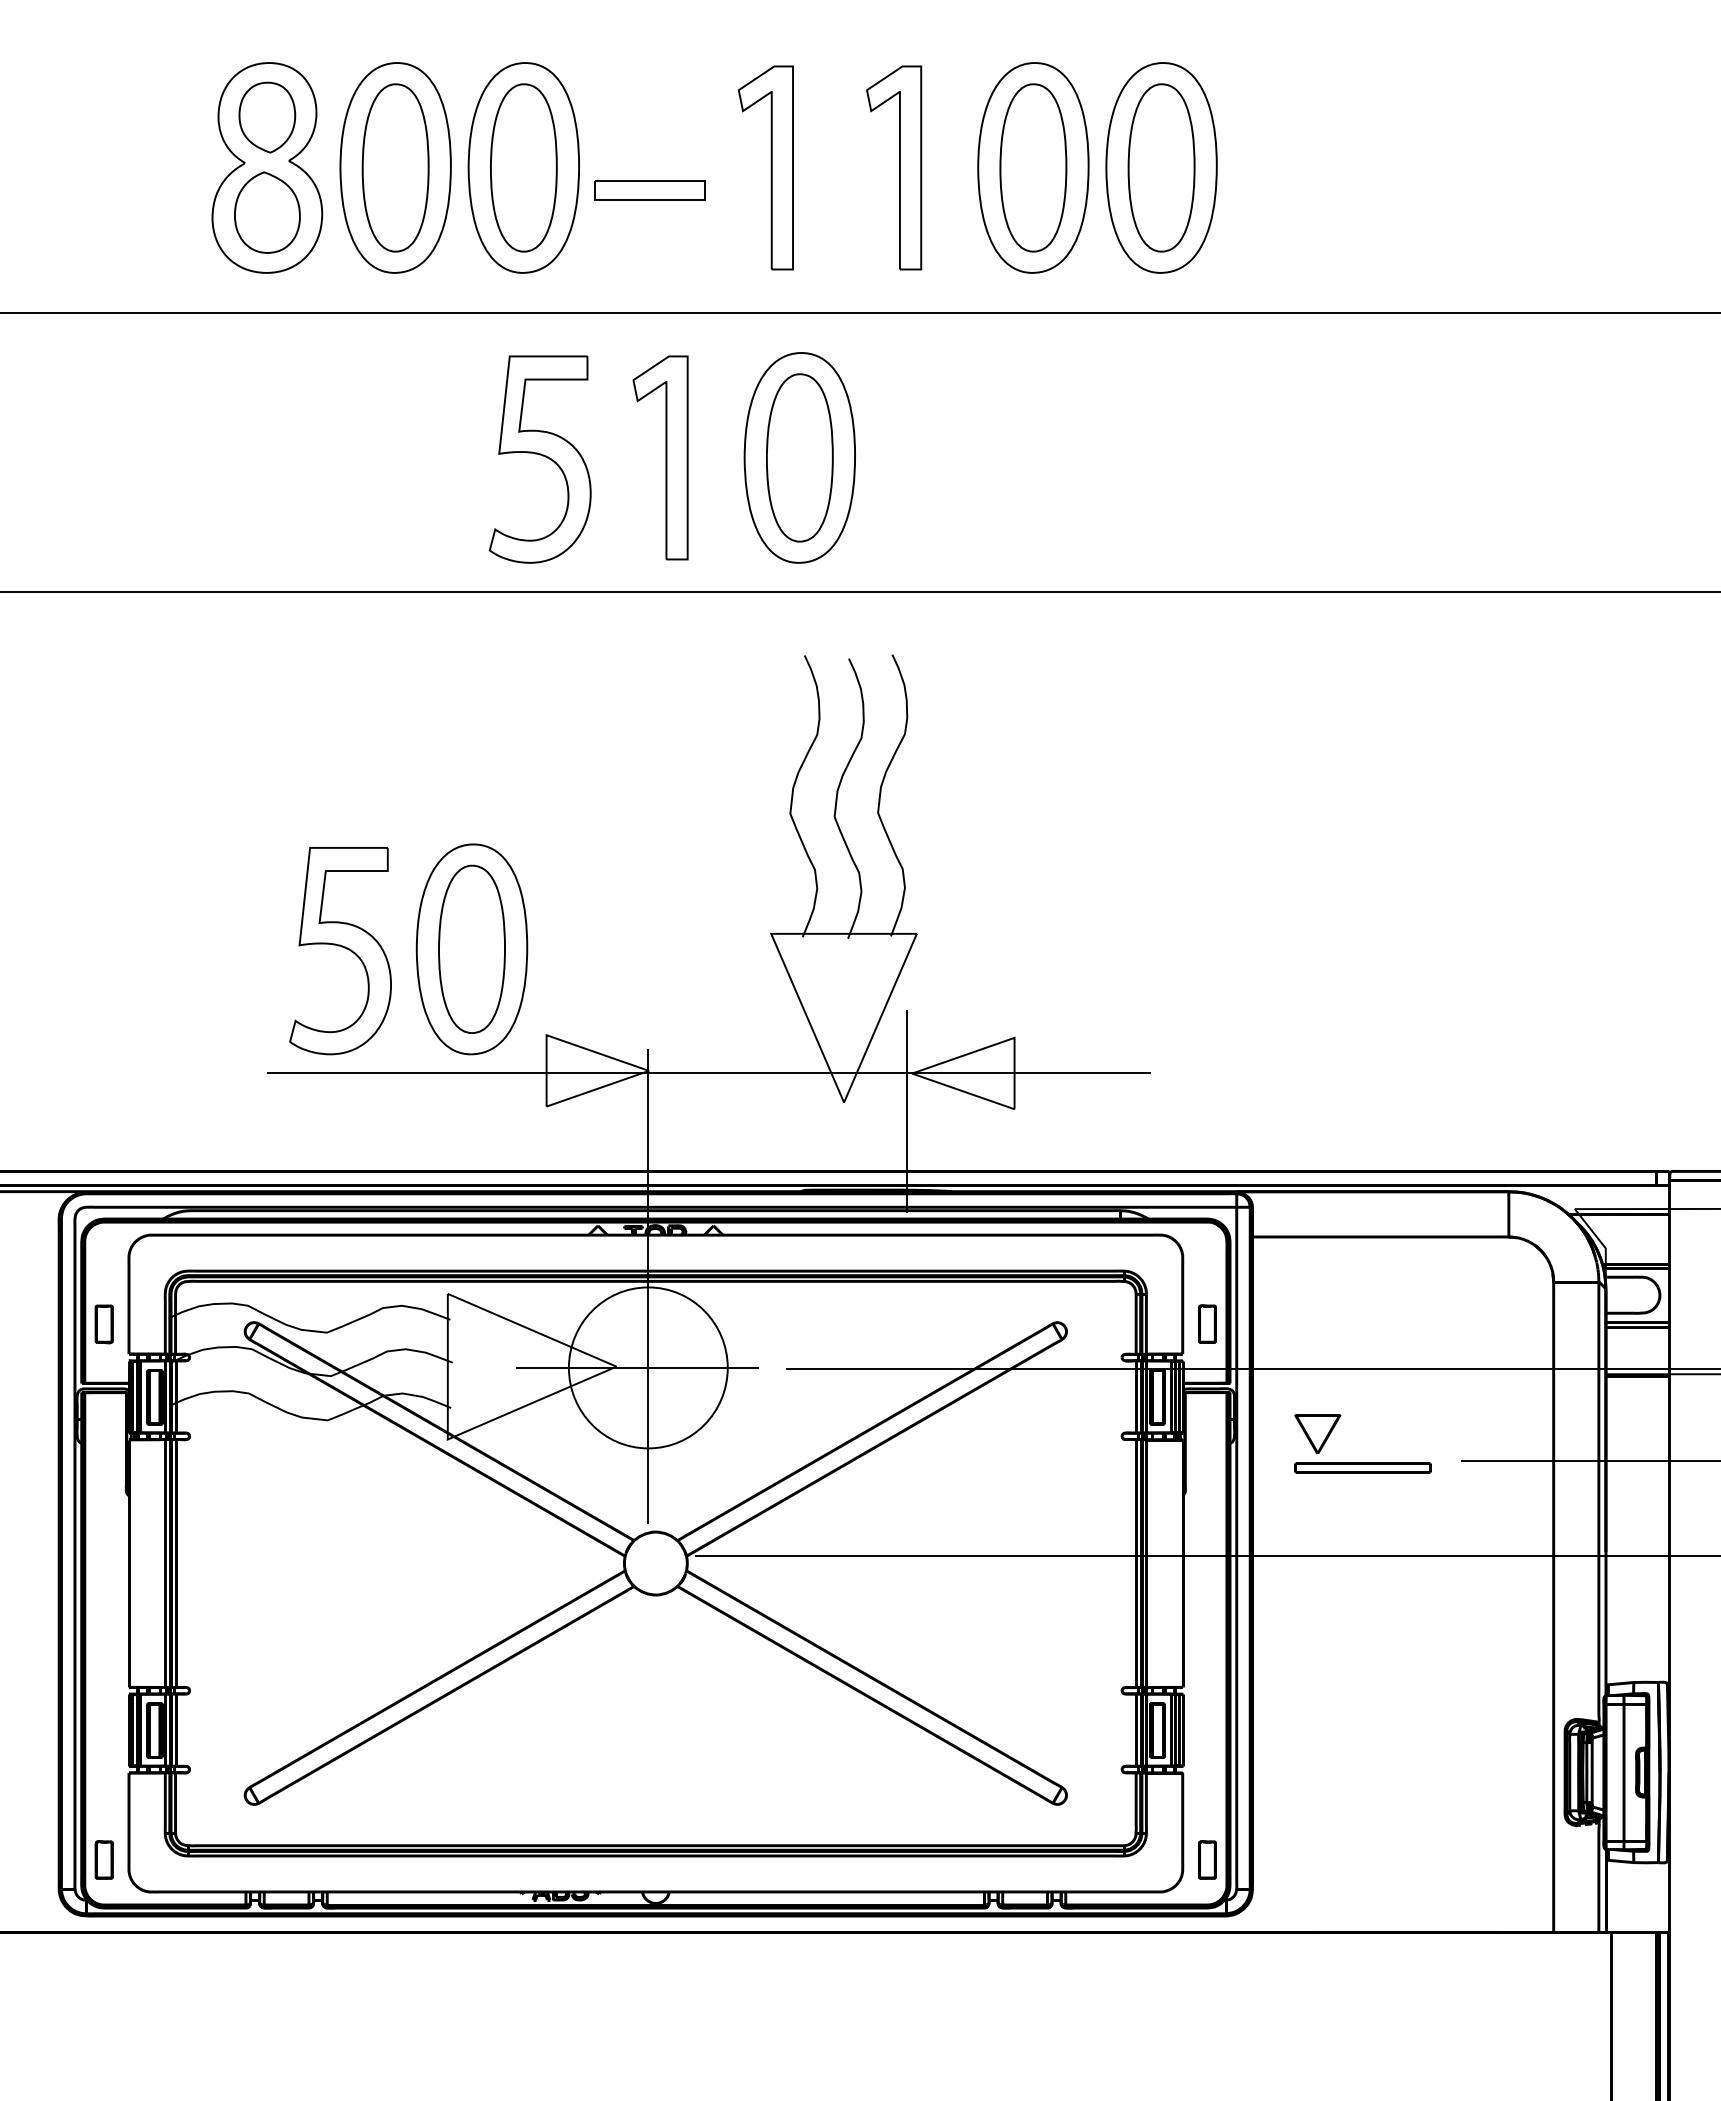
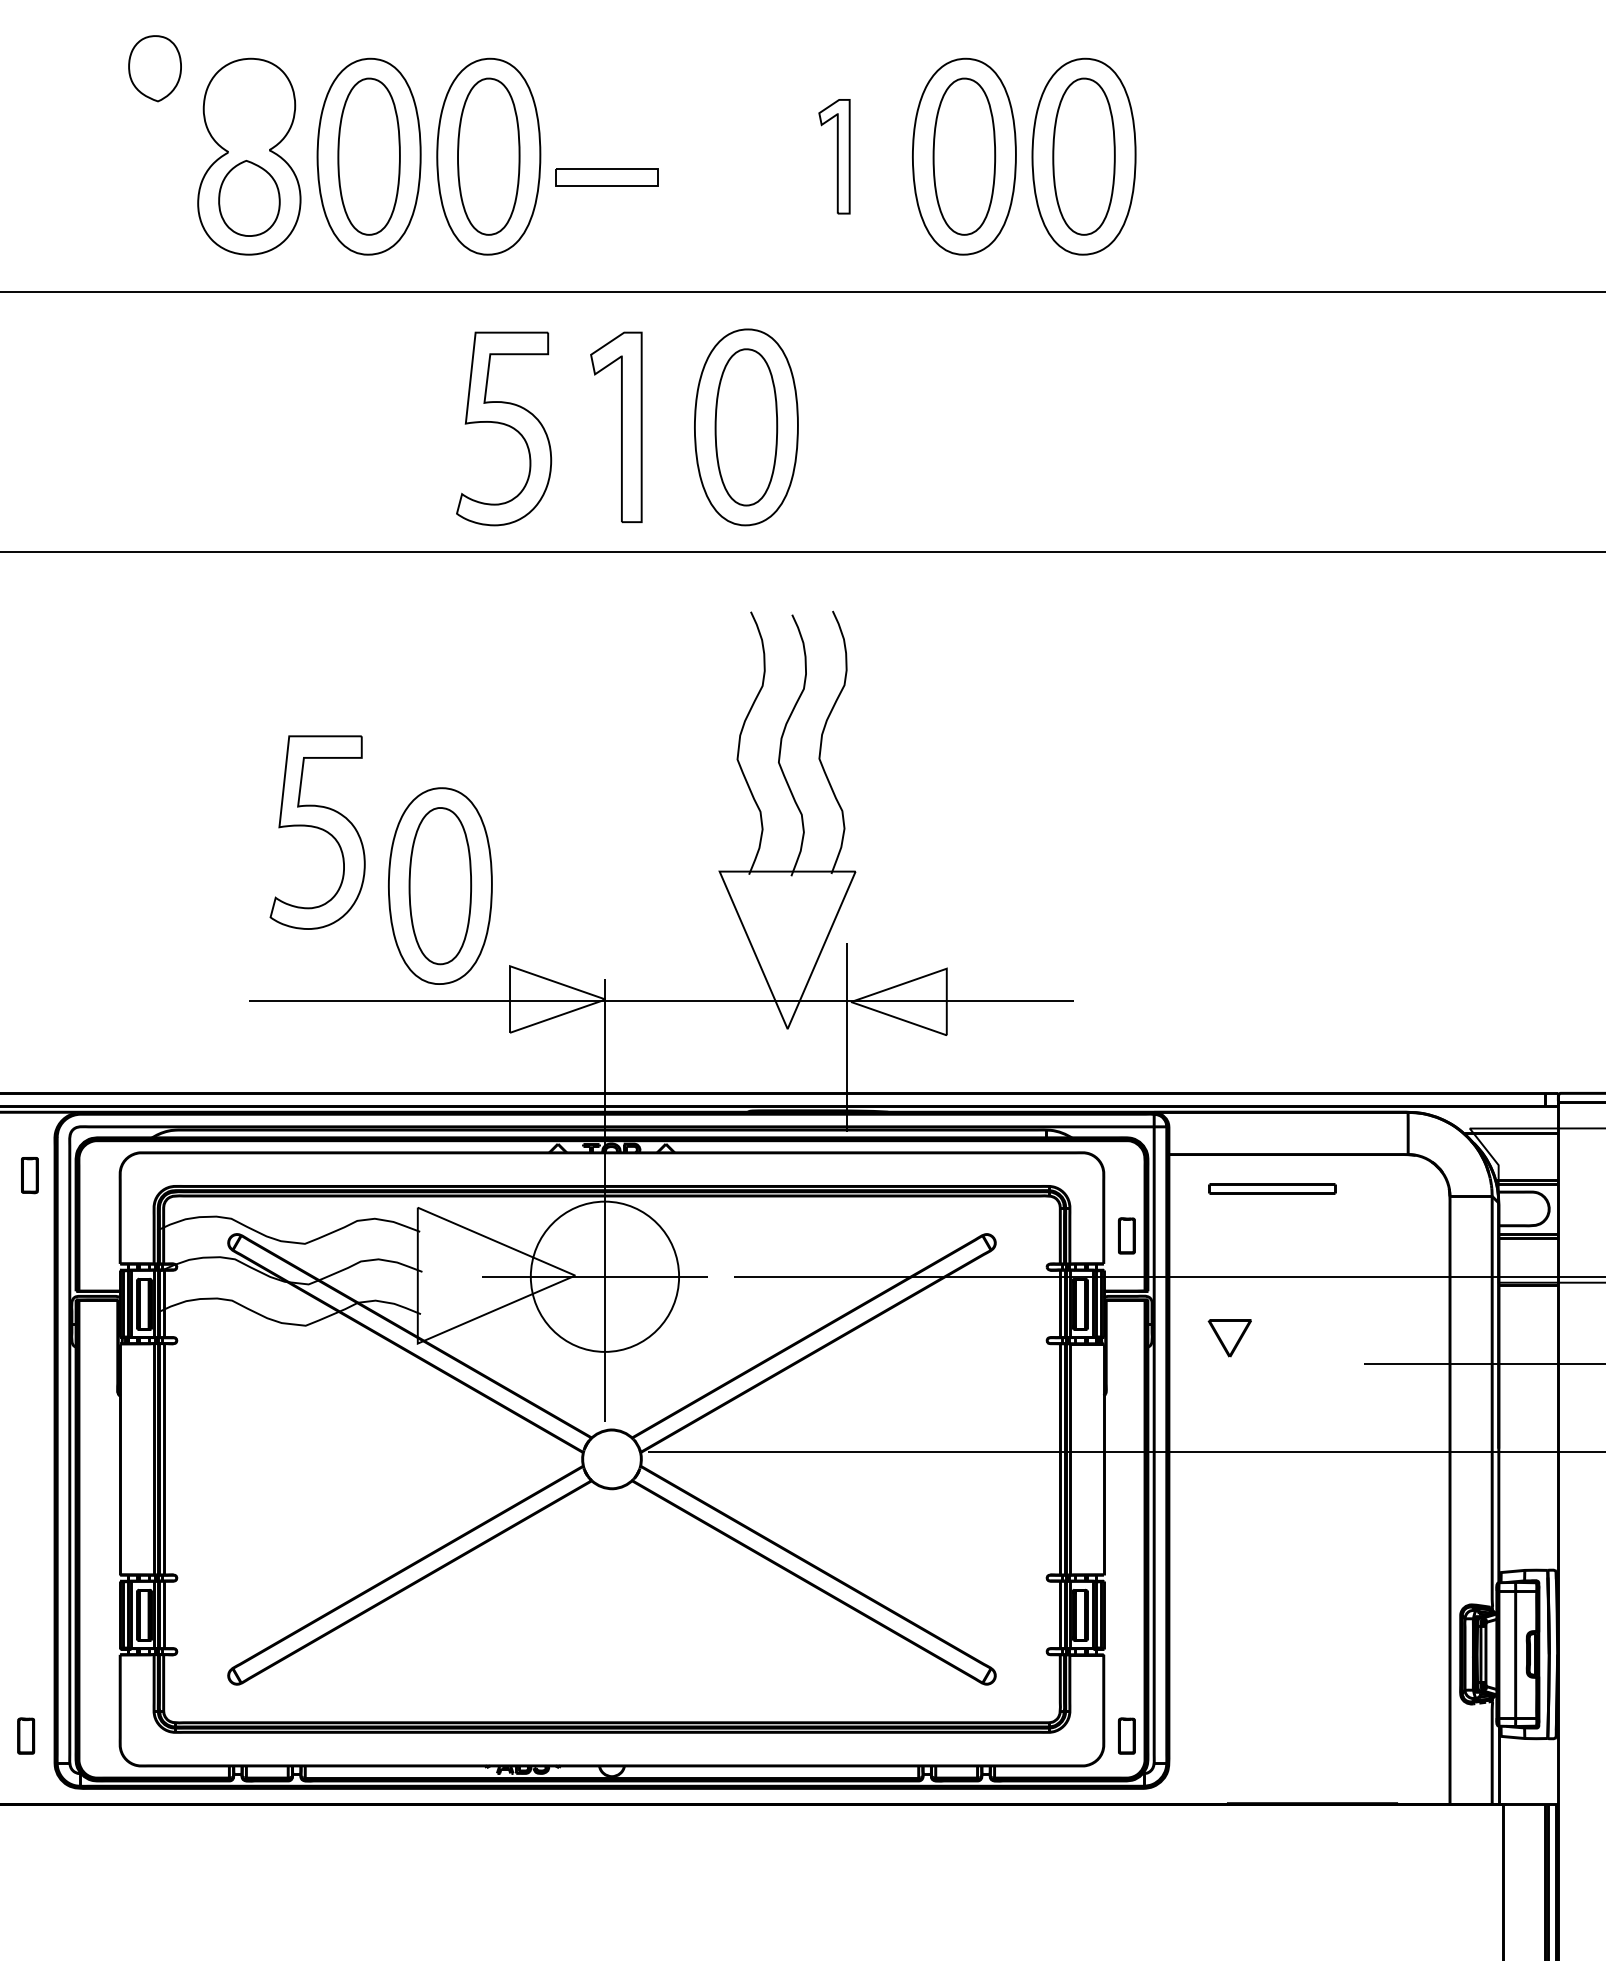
part: (267, 117) -> (155, 68), moved
part: (765, 167) -> (714, 156), removed
part: (894, 167) -> (834, 156), size x0.6
part: (340, 951) -> (317, 833), moved
part: (103, 1324) -> (29, 1175), moved
part: (1362, 1467) -> (1271, 1188), moved
part: (103, 1859) -> (25, 1735), moved

